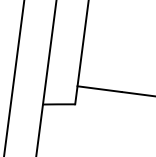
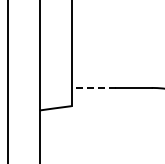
line: (99, 88) -> (93, 87), solid -> dashed

